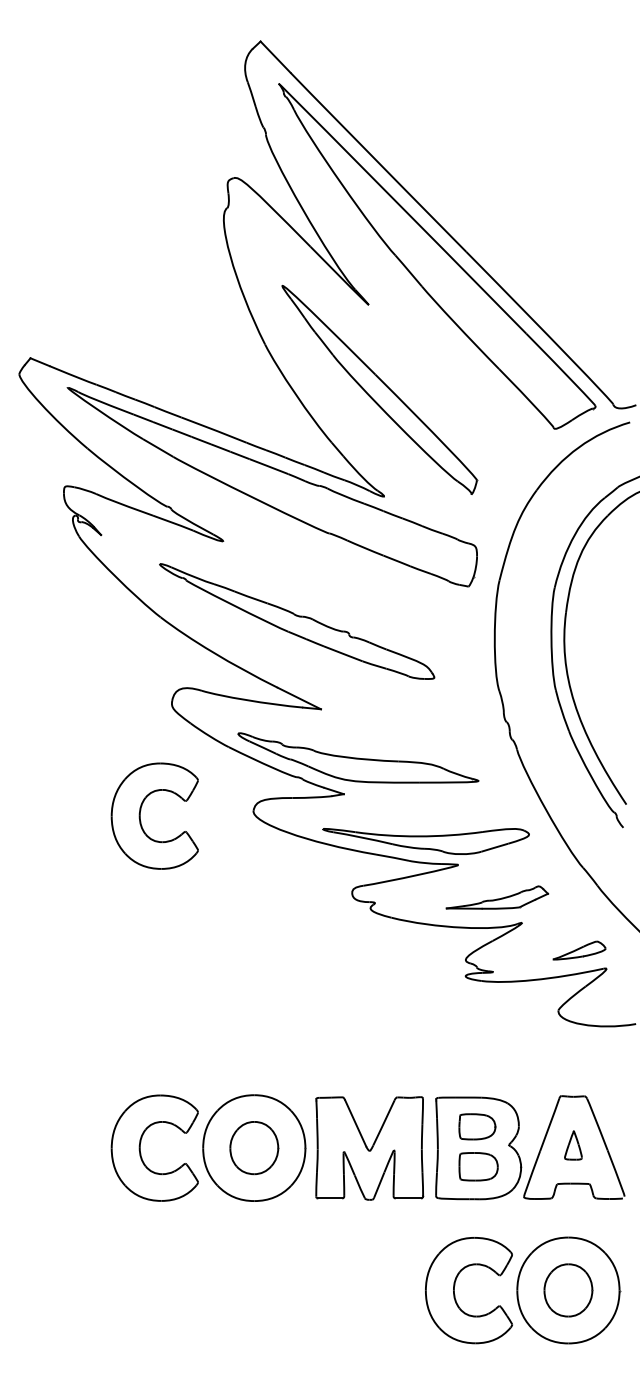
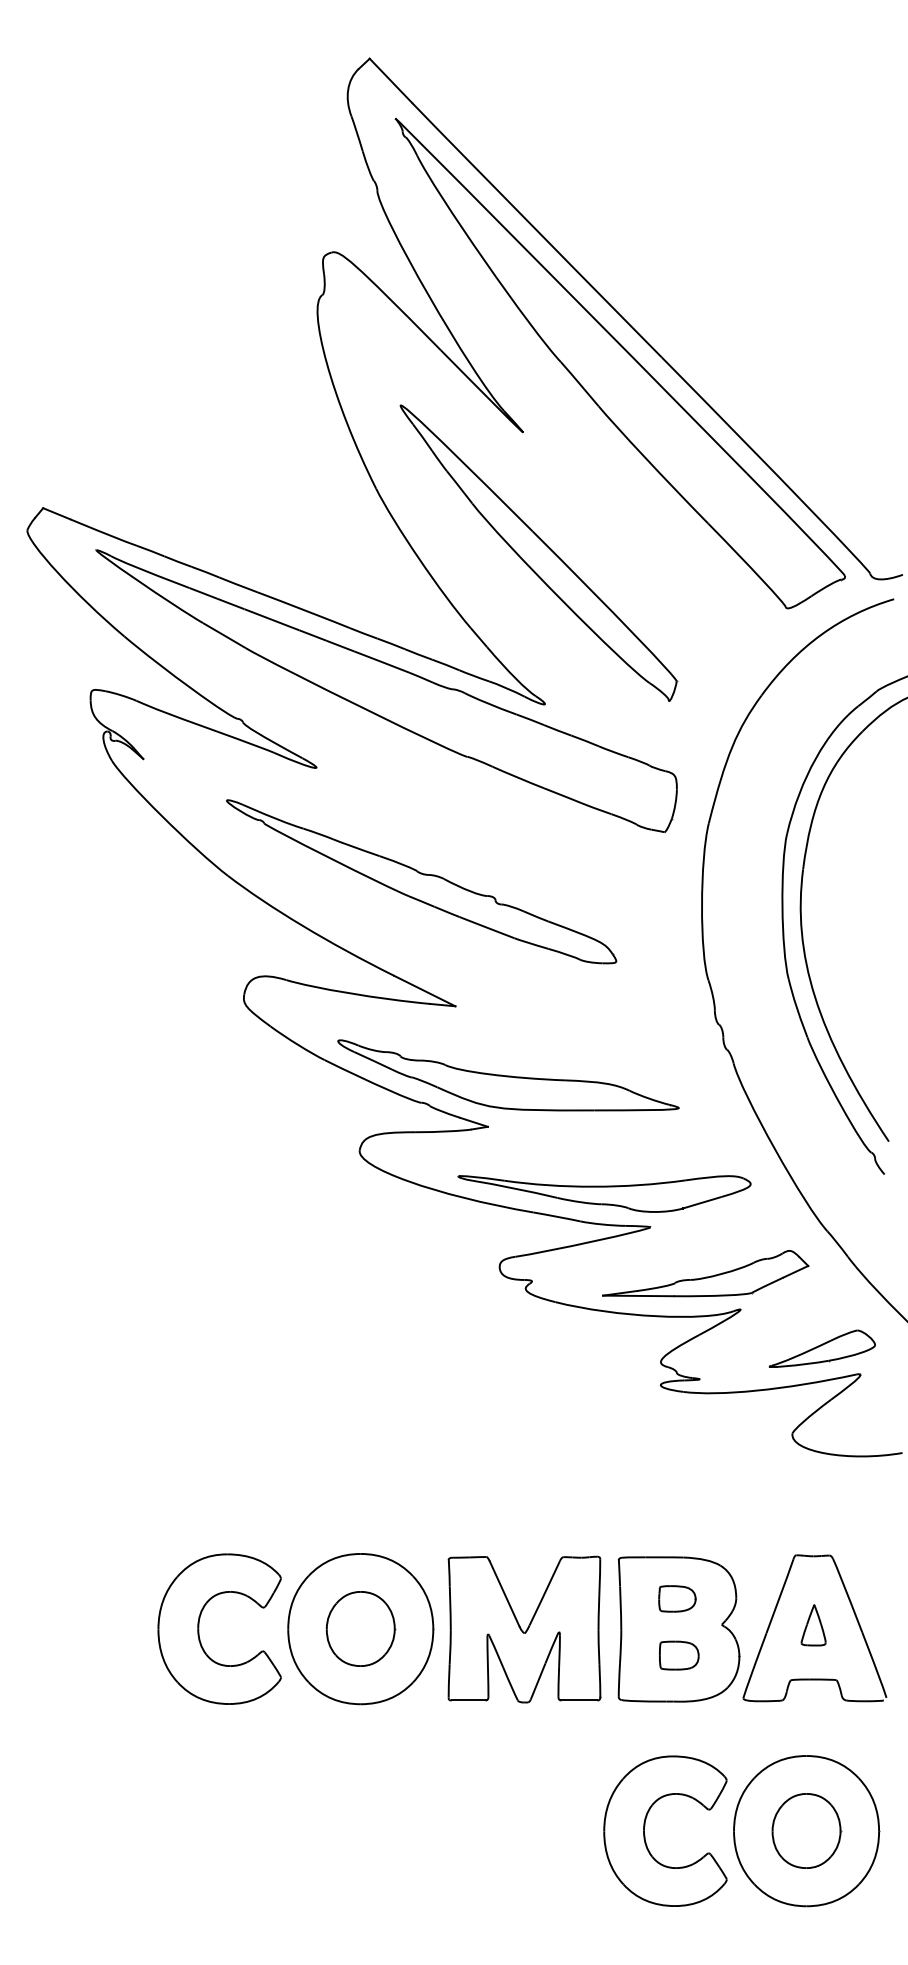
part: (141, 810) -> (200, 1149), removed
part: (497, 897) -> (705, 1273), size x1.43
part: (579, 950) -> (822, 1348), size x1.43
part: (477, 1126) -> (677, 1598), size x0.71
part: (478, 1166) -> (678, 1655), size x0.71

